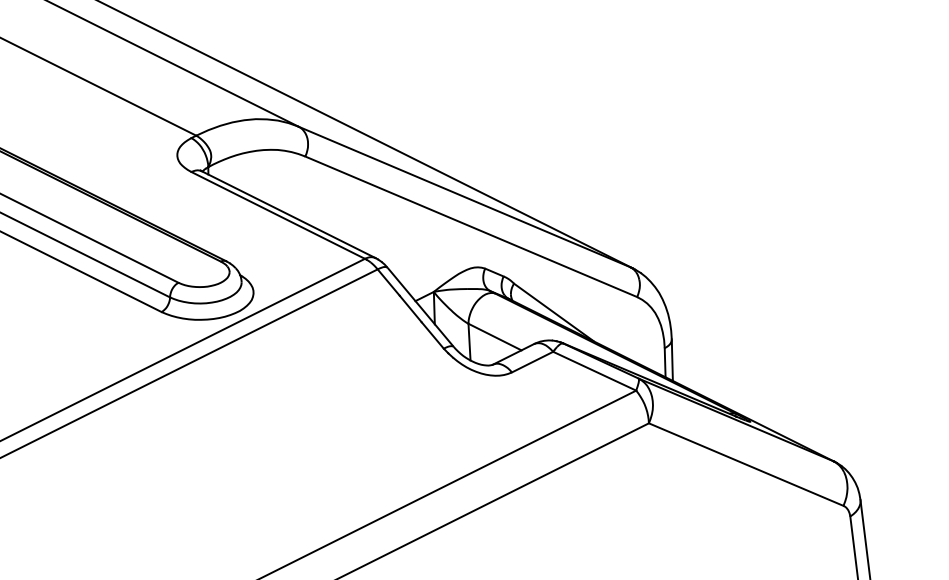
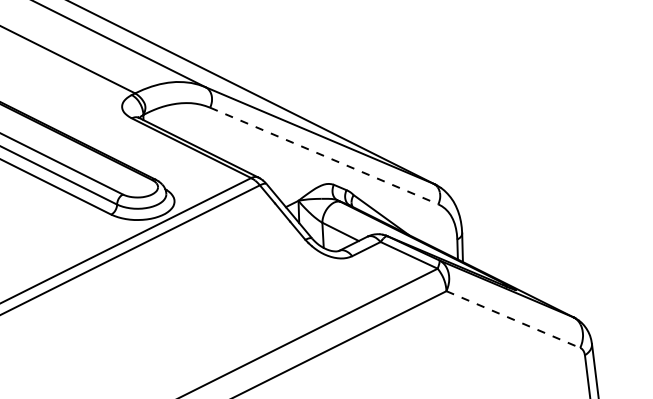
line: (471, 227) -> (324, 156), solid -> dashed
line: (746, 464) -> (513, 319), solid -> dashed

